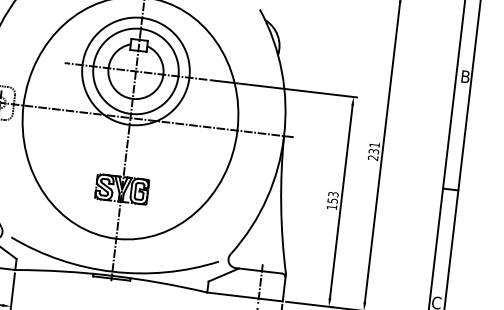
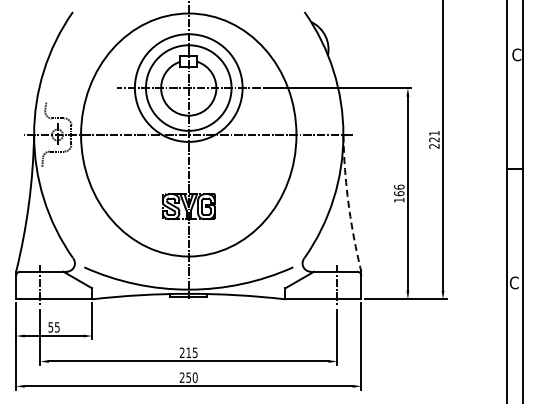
text: (465, 76) -> (516, 54), B -> C
text: (374, 151) -> (434, 139), 231 -> 221
text: (333, 197) -> (399, 190), 153 -> 166
arc: (281, 204) -> (348, 203), solid -> dashed

